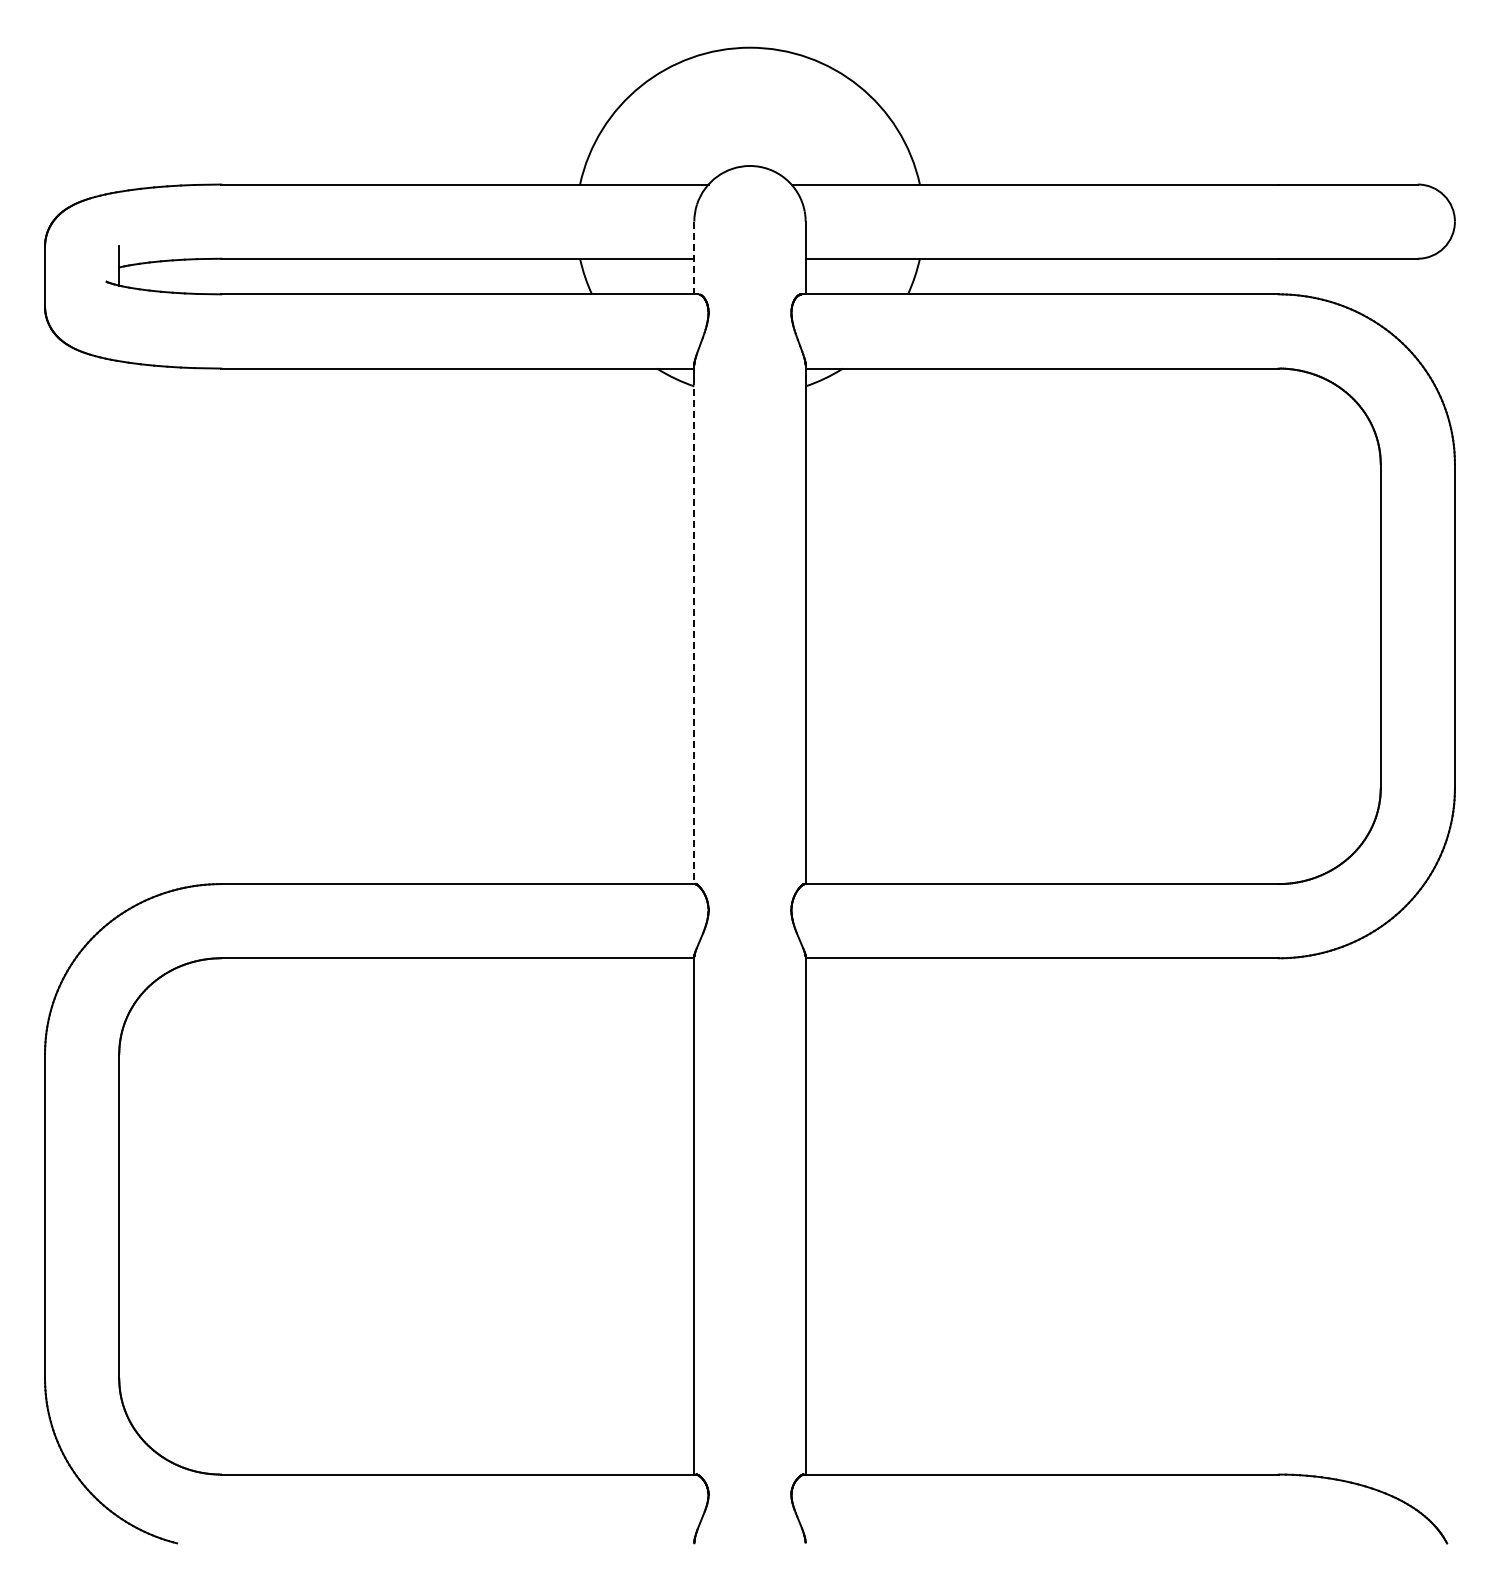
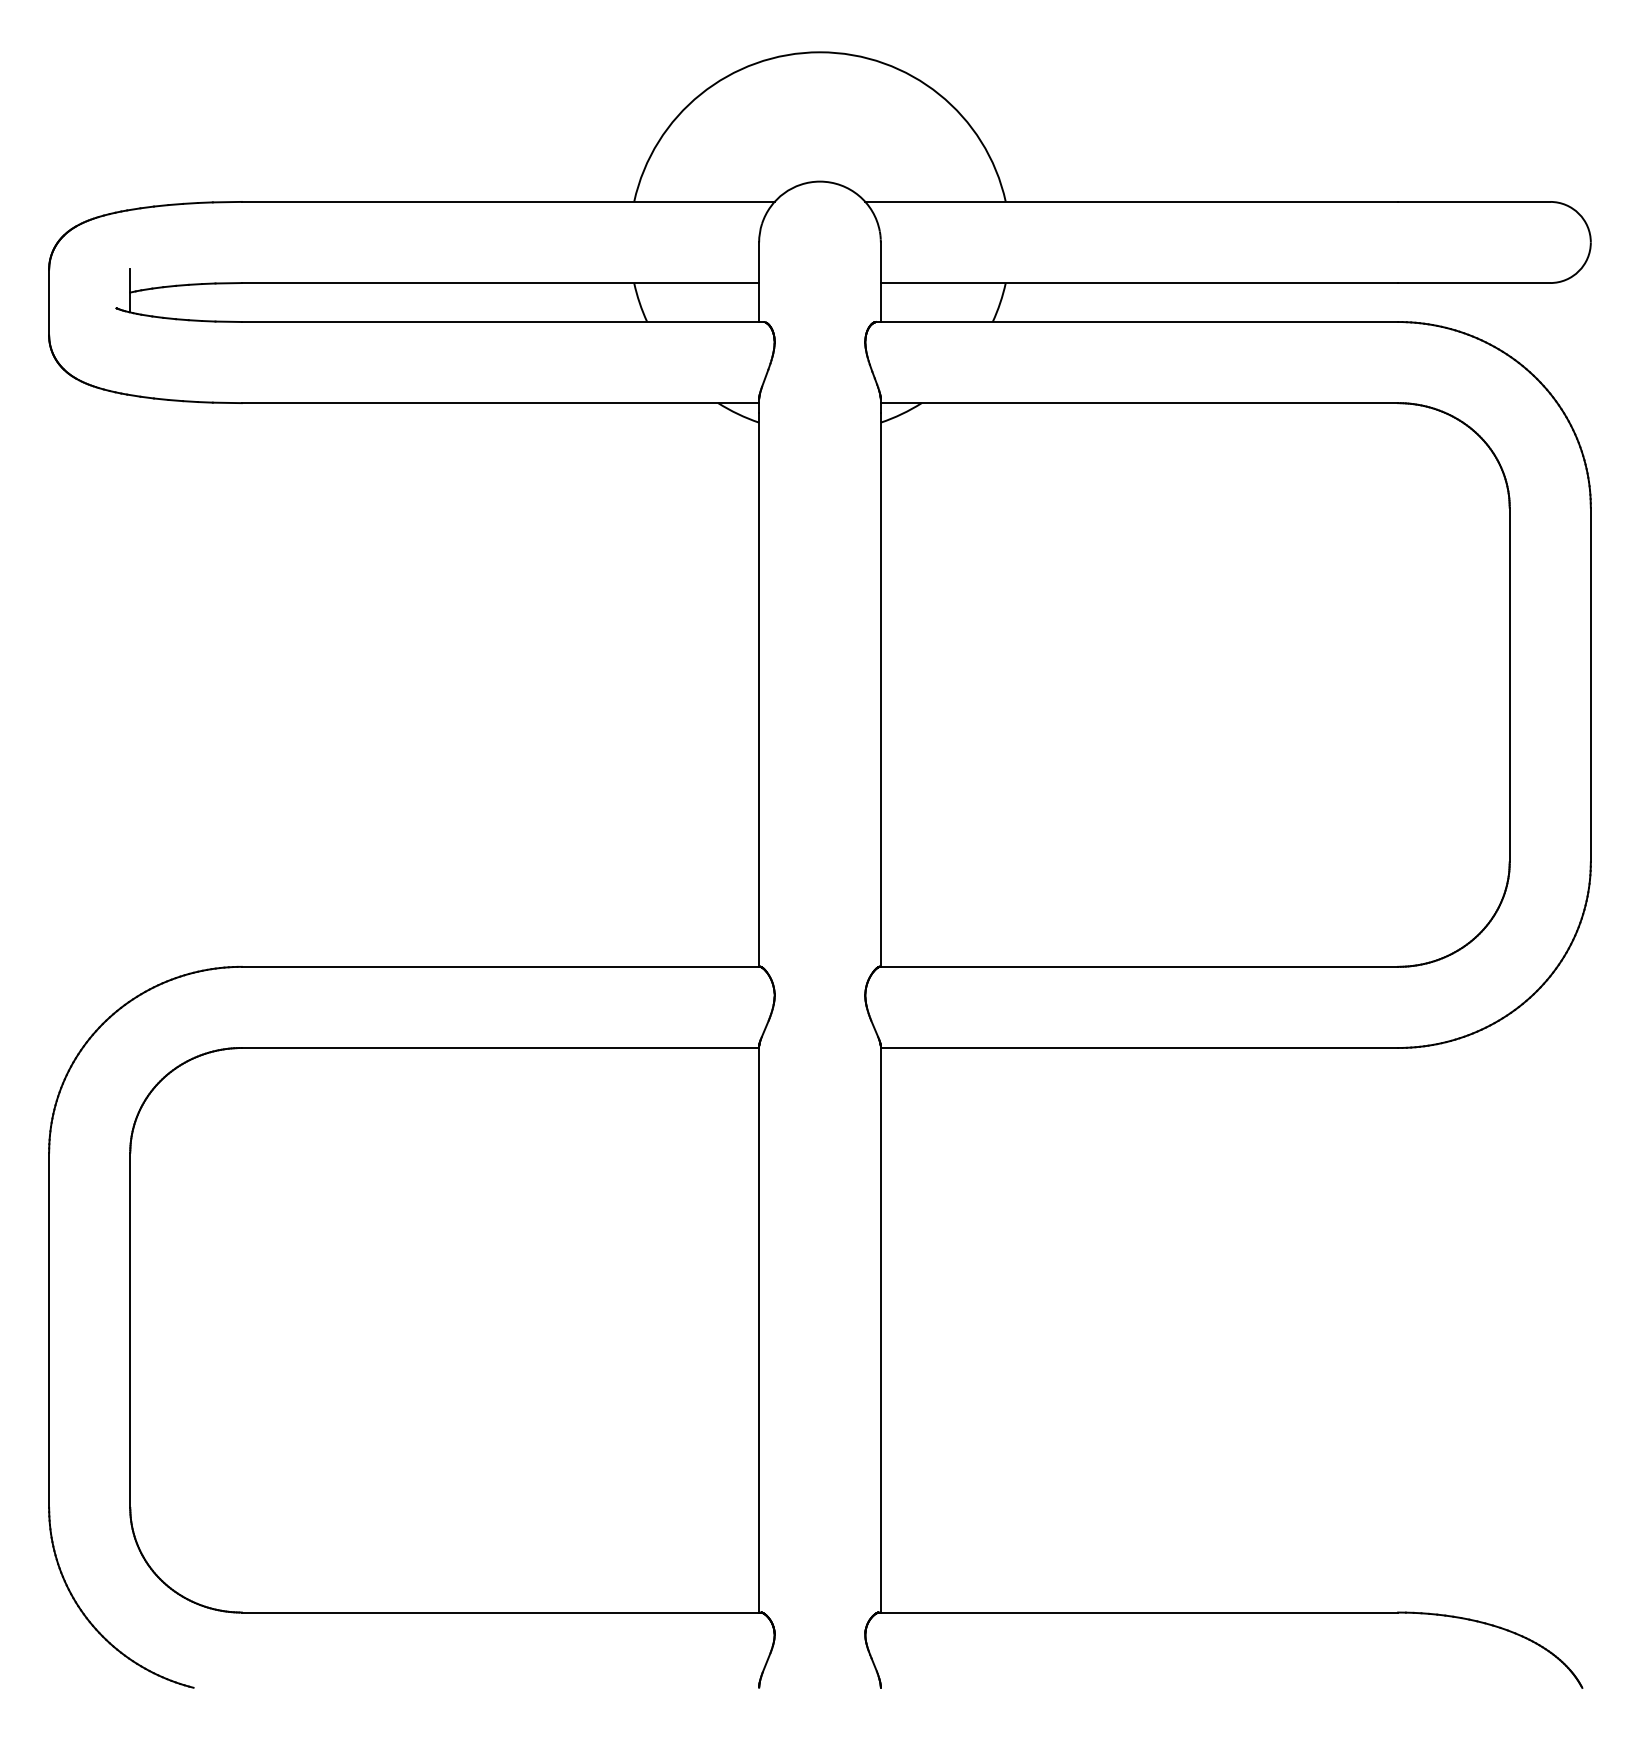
line: (694, 258) -> (759, 282), dashed -> solid
line: (694, 631) -> (759, 690), dashed -> solid

